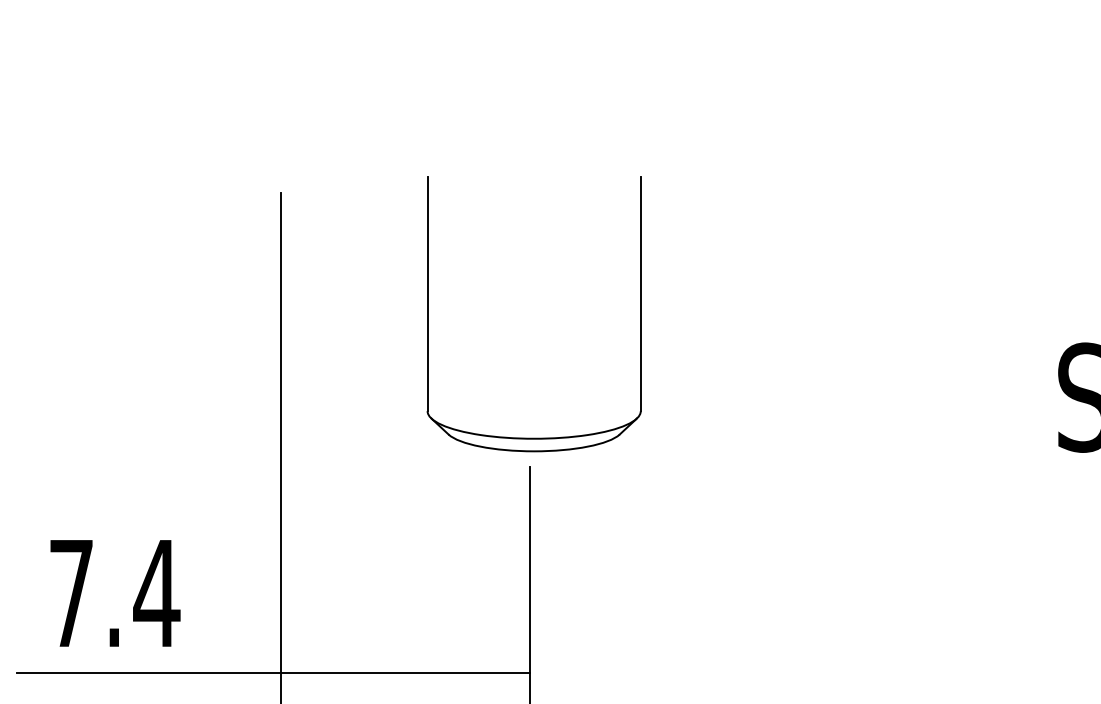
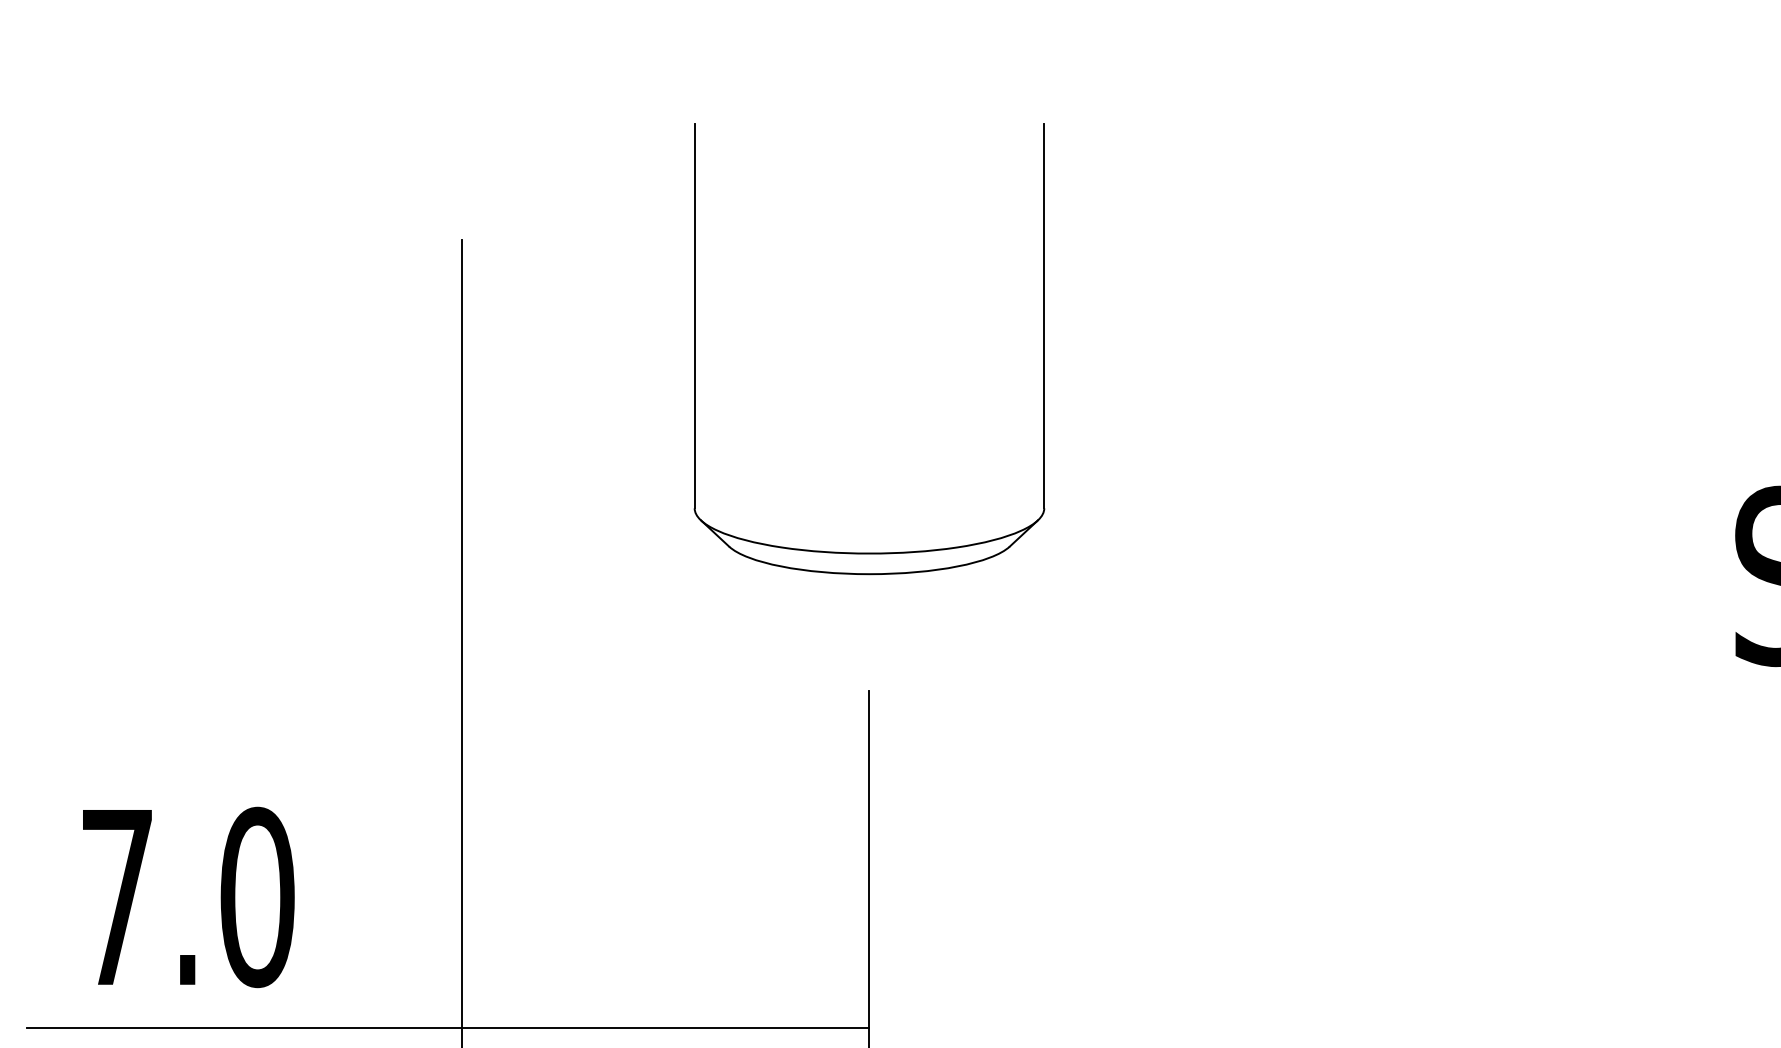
part: (428, 314) -> (696, 349), moved
text: (156, 593) -> (256, 897), 7.4 -> 7.0

